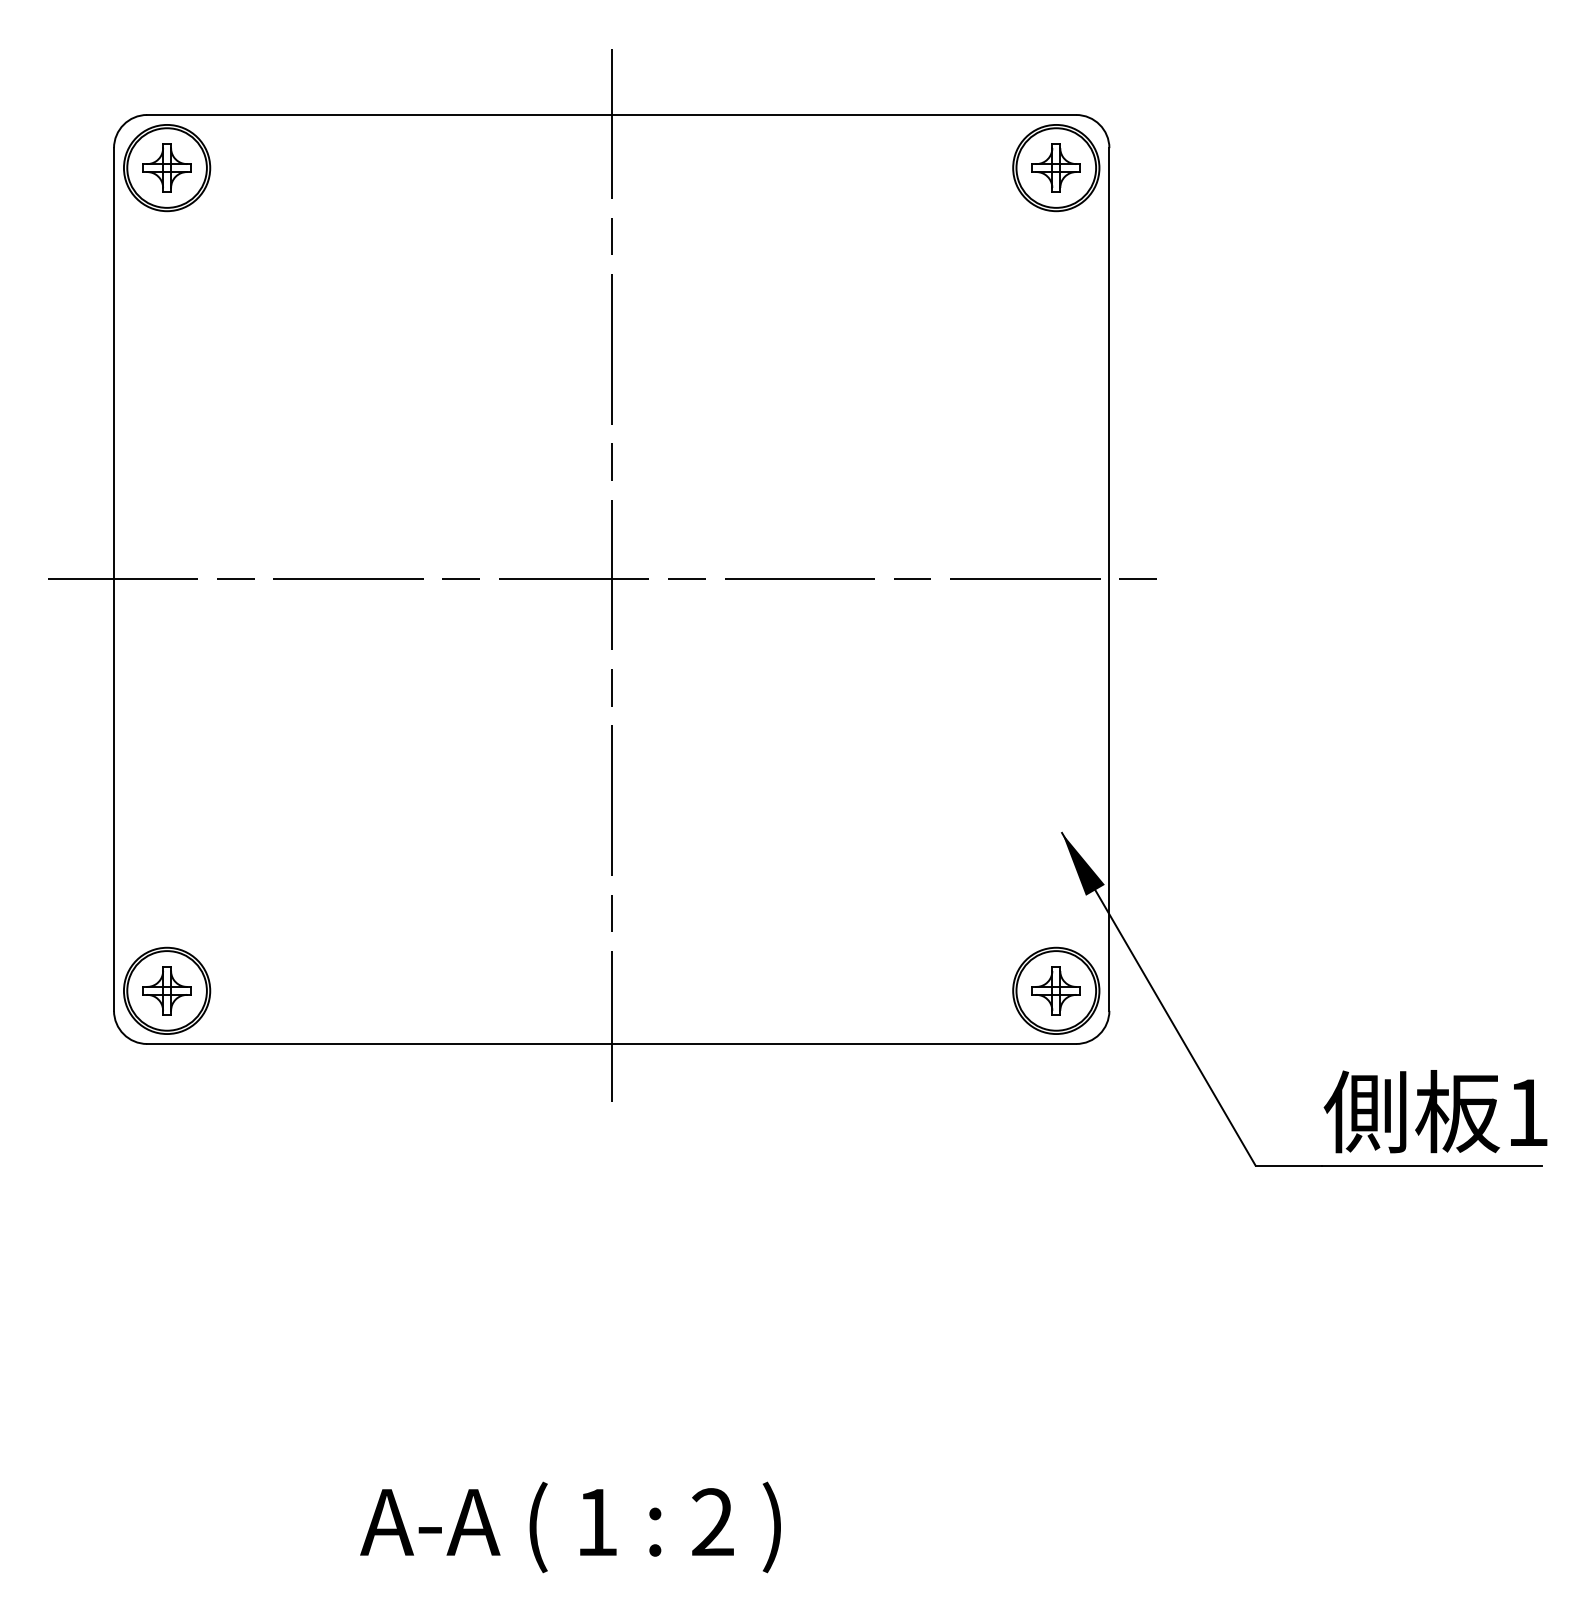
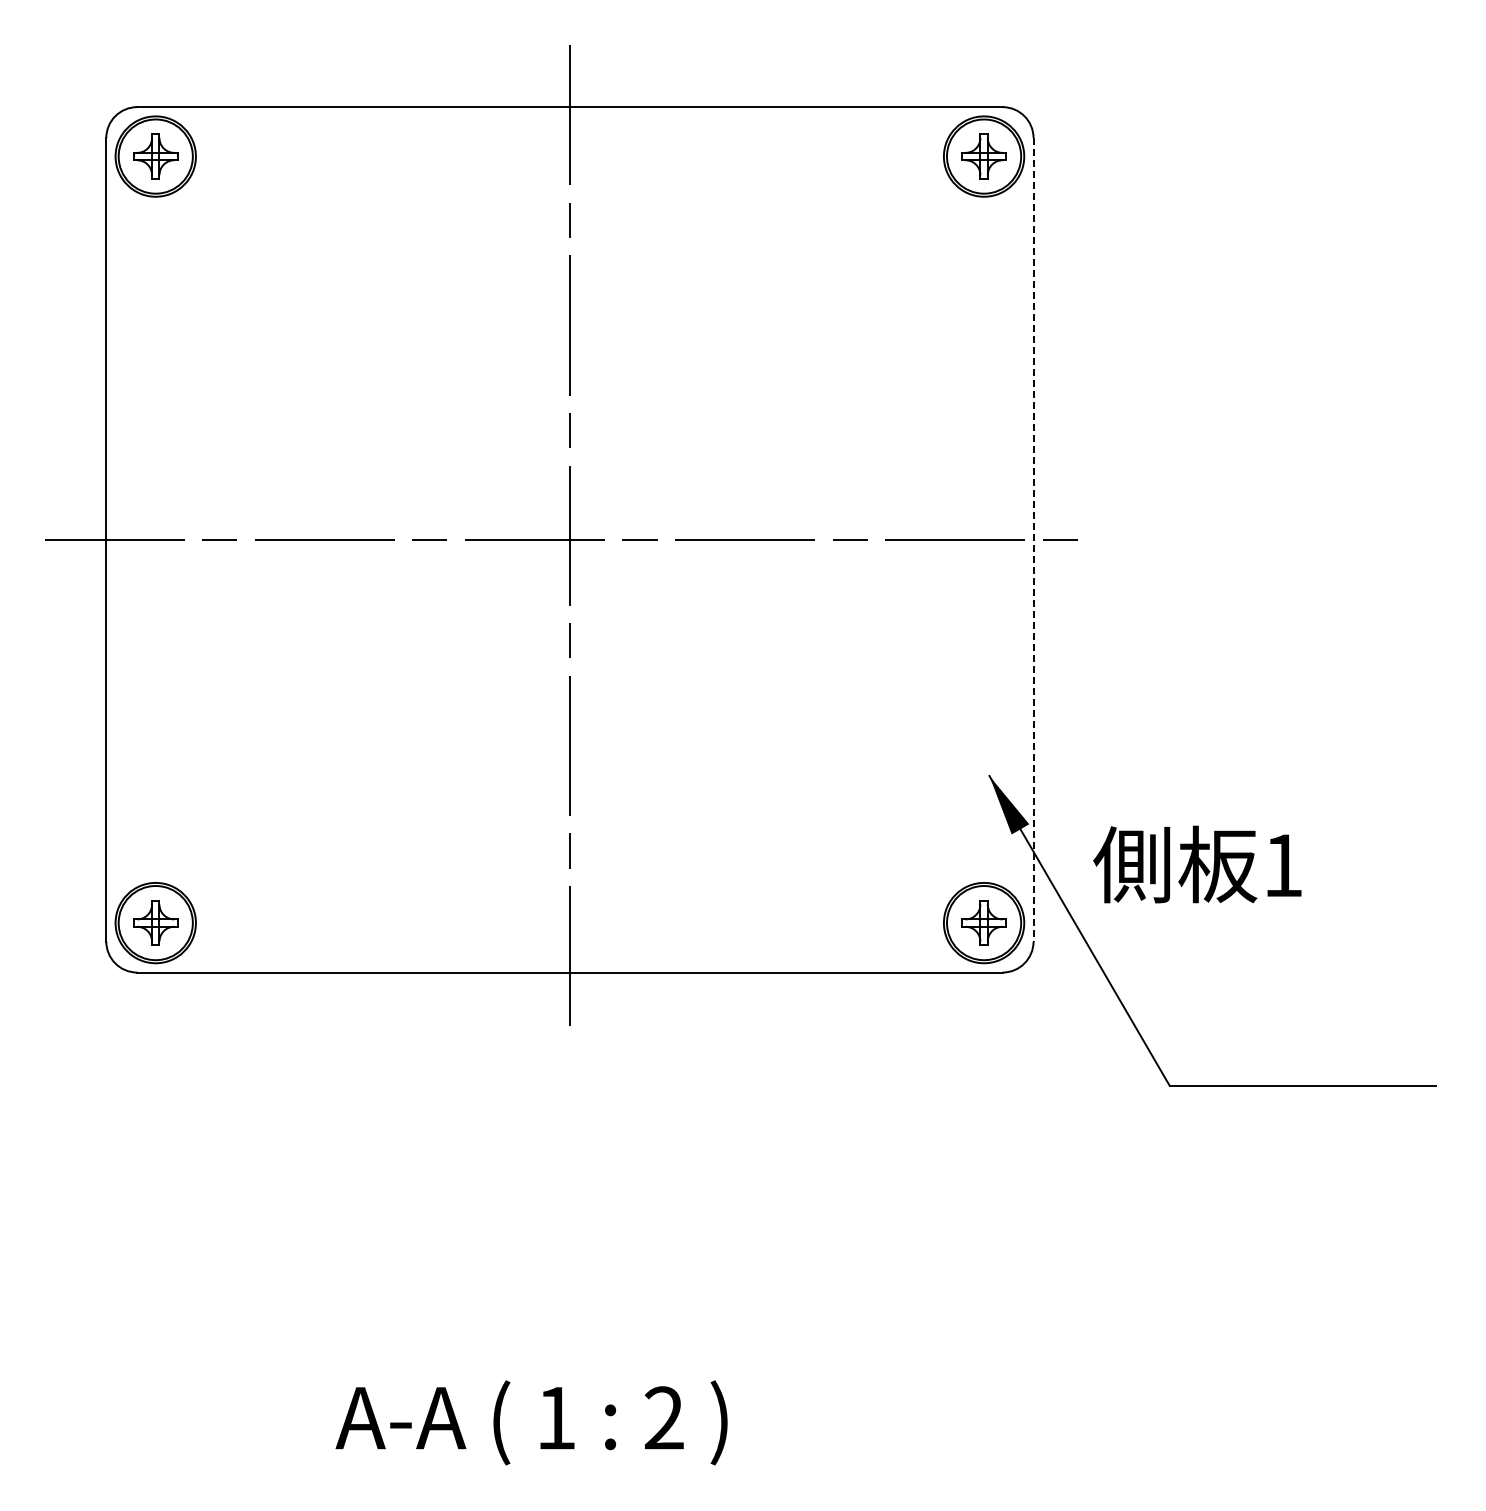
line: (1109, 579) -> (1033, 539), solid -> dashed
text: (1435, 1111) -> (1197, 864), moved

